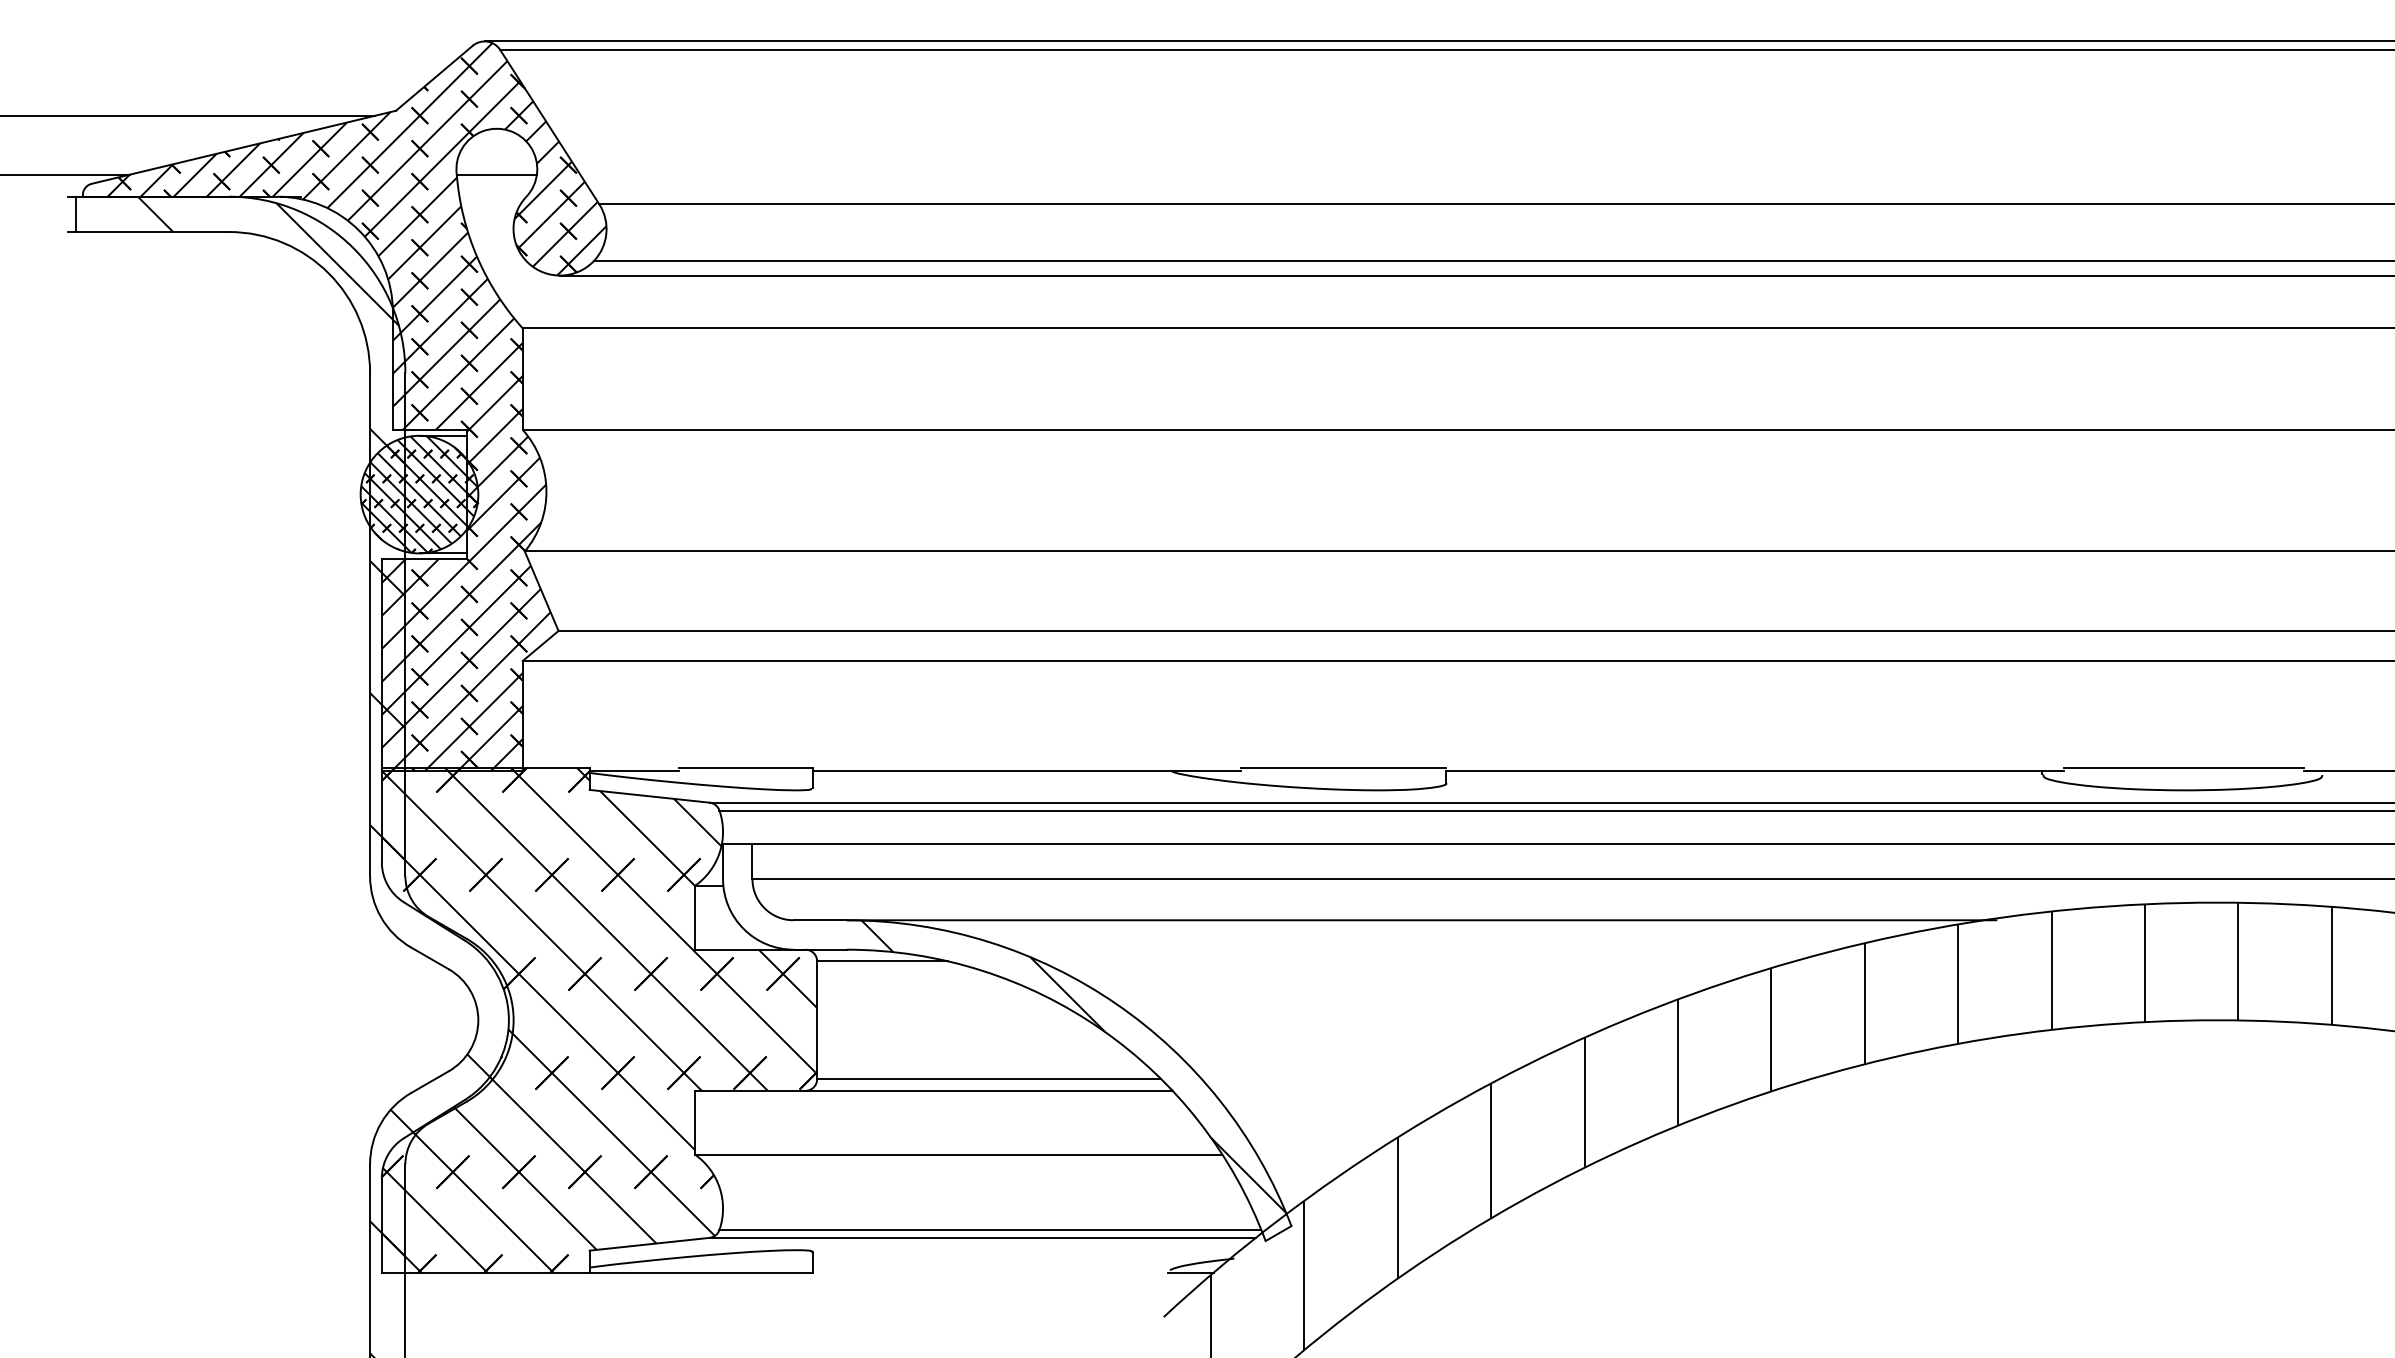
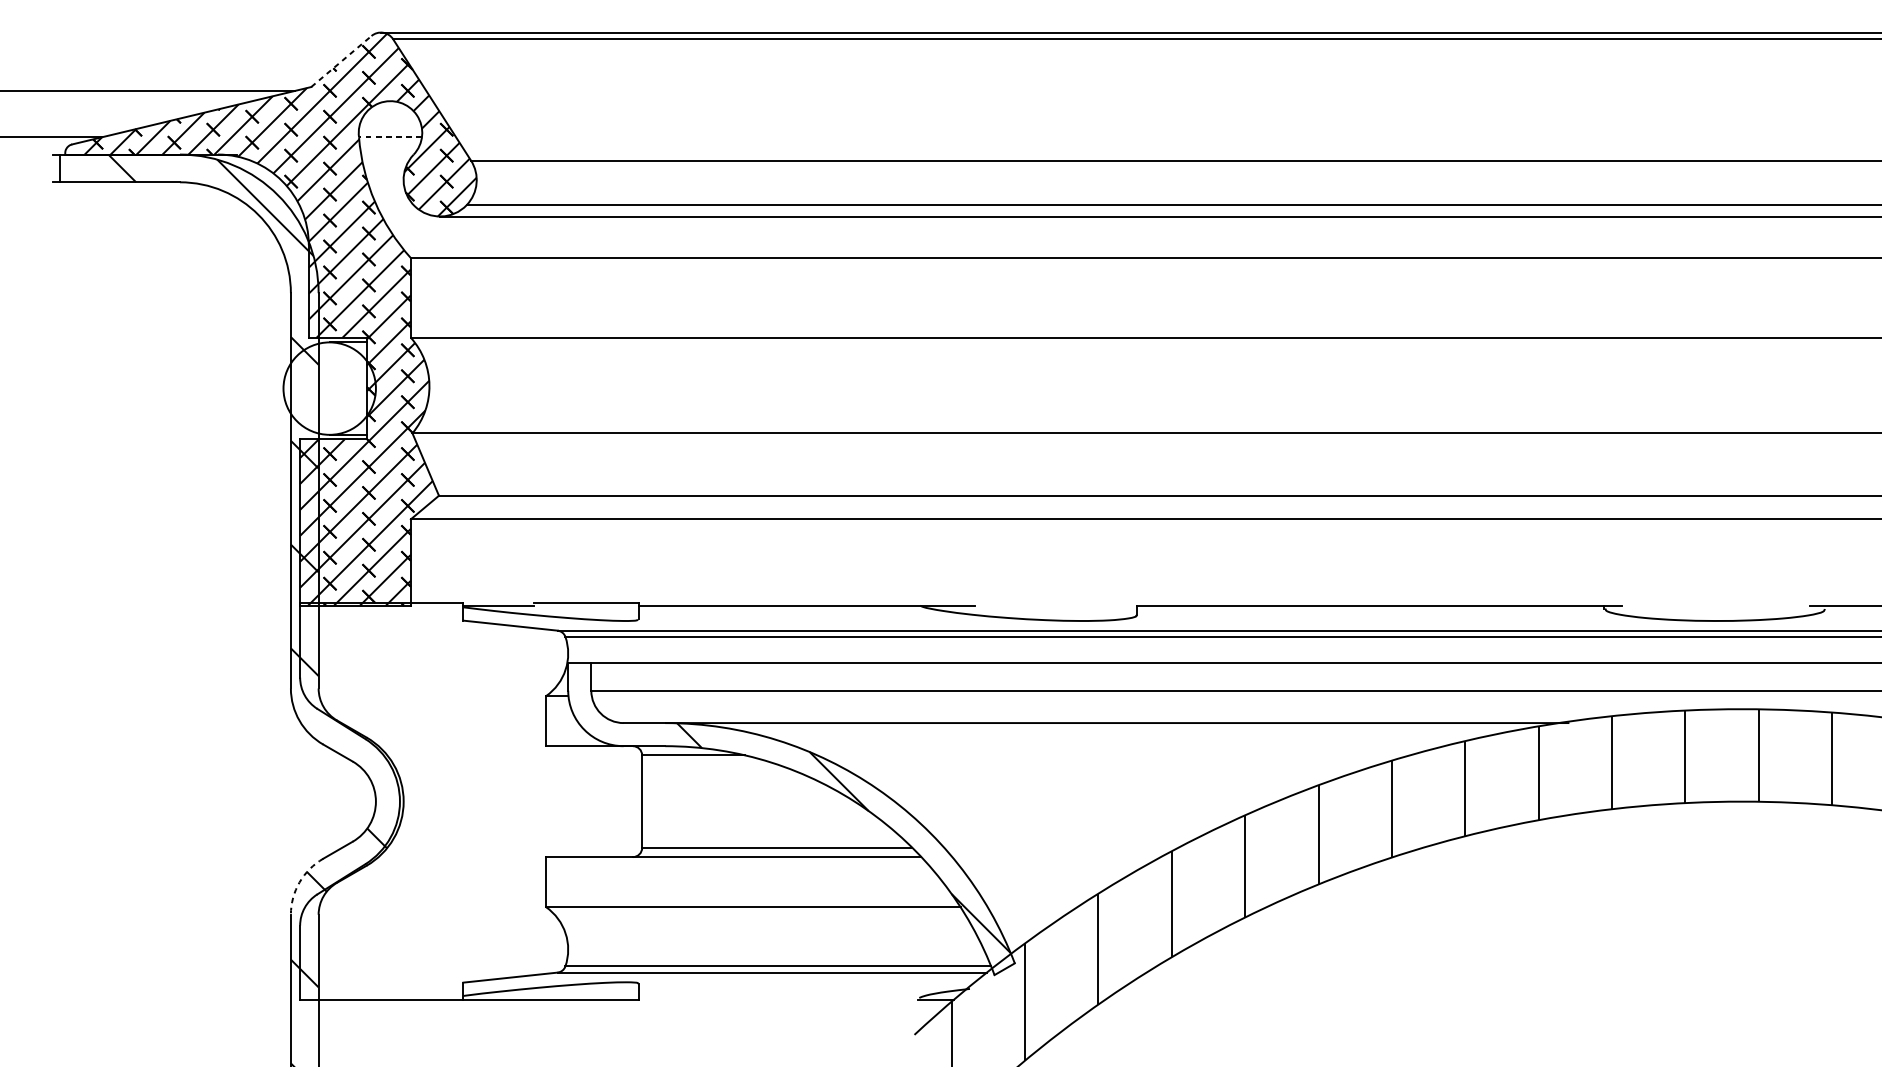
line: (434, 77) -> (341, 60), solid -> dashed
line: (496, 174) -> (390, 137), solid -> dashed
hatch: (419, 494) -> (329, 388), removed
line: (1343, 767) -> (1055, 603), removed
line: (2184, 767) -> (1716, 603), removed
hatch: (599, 1019) -> (471, 801), removed
arc: (381, 1123) -> (299, 882), solid -> dashed

